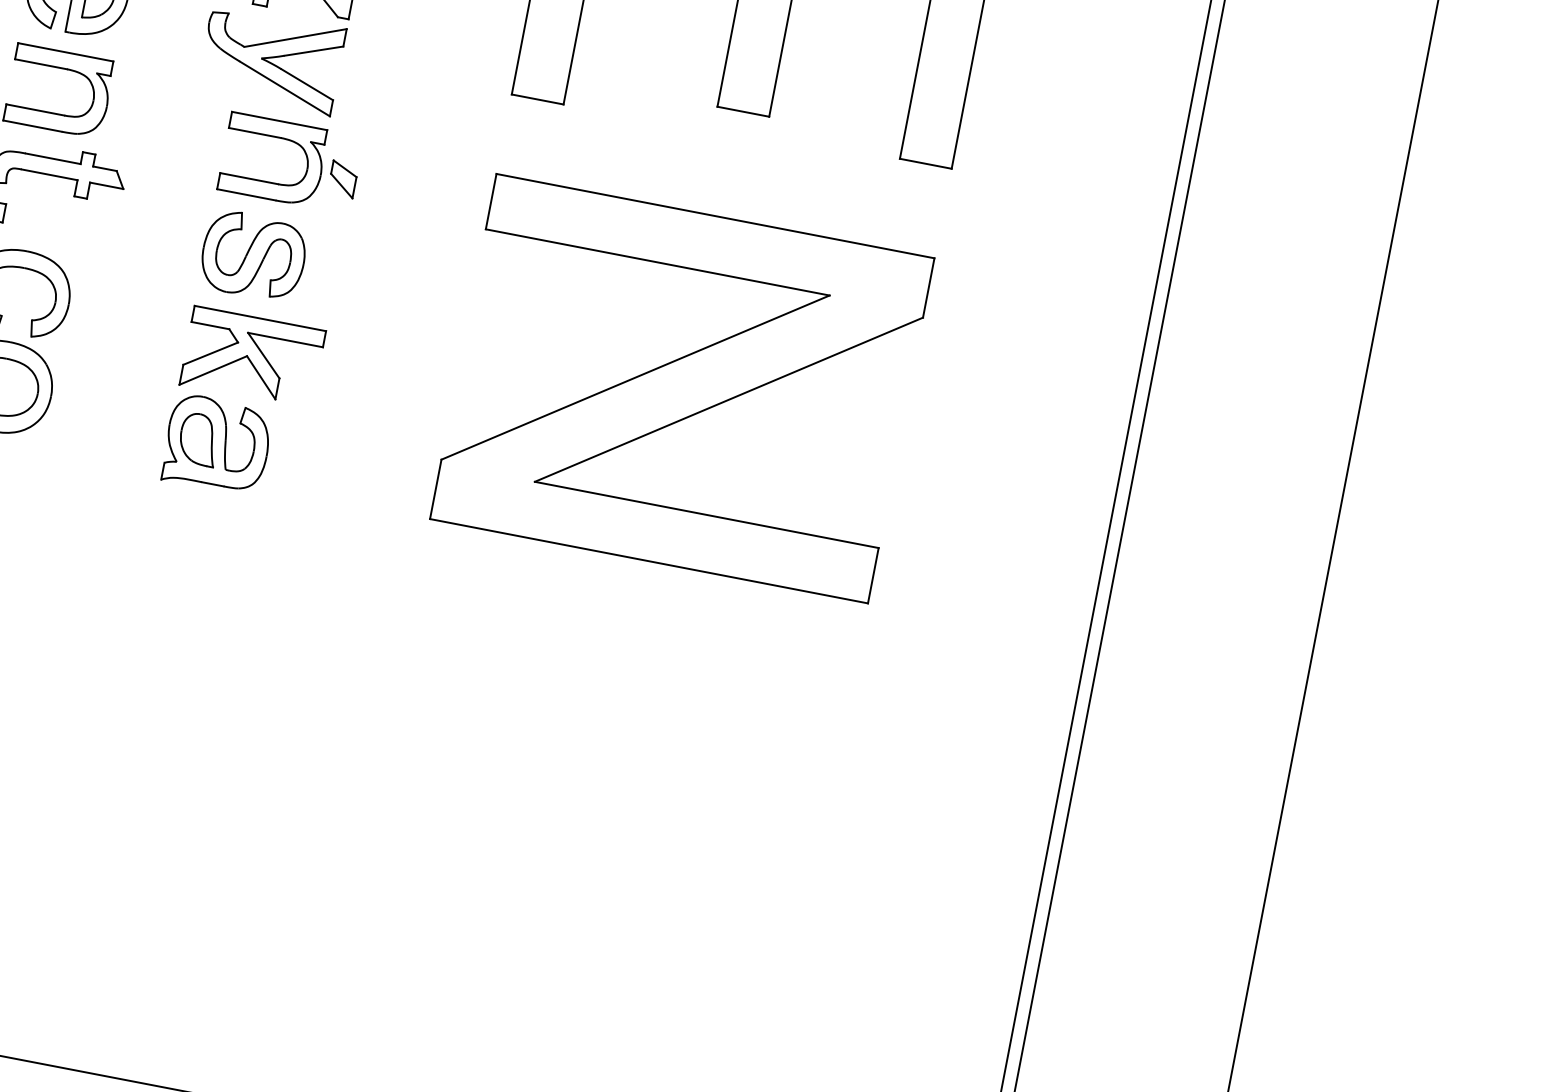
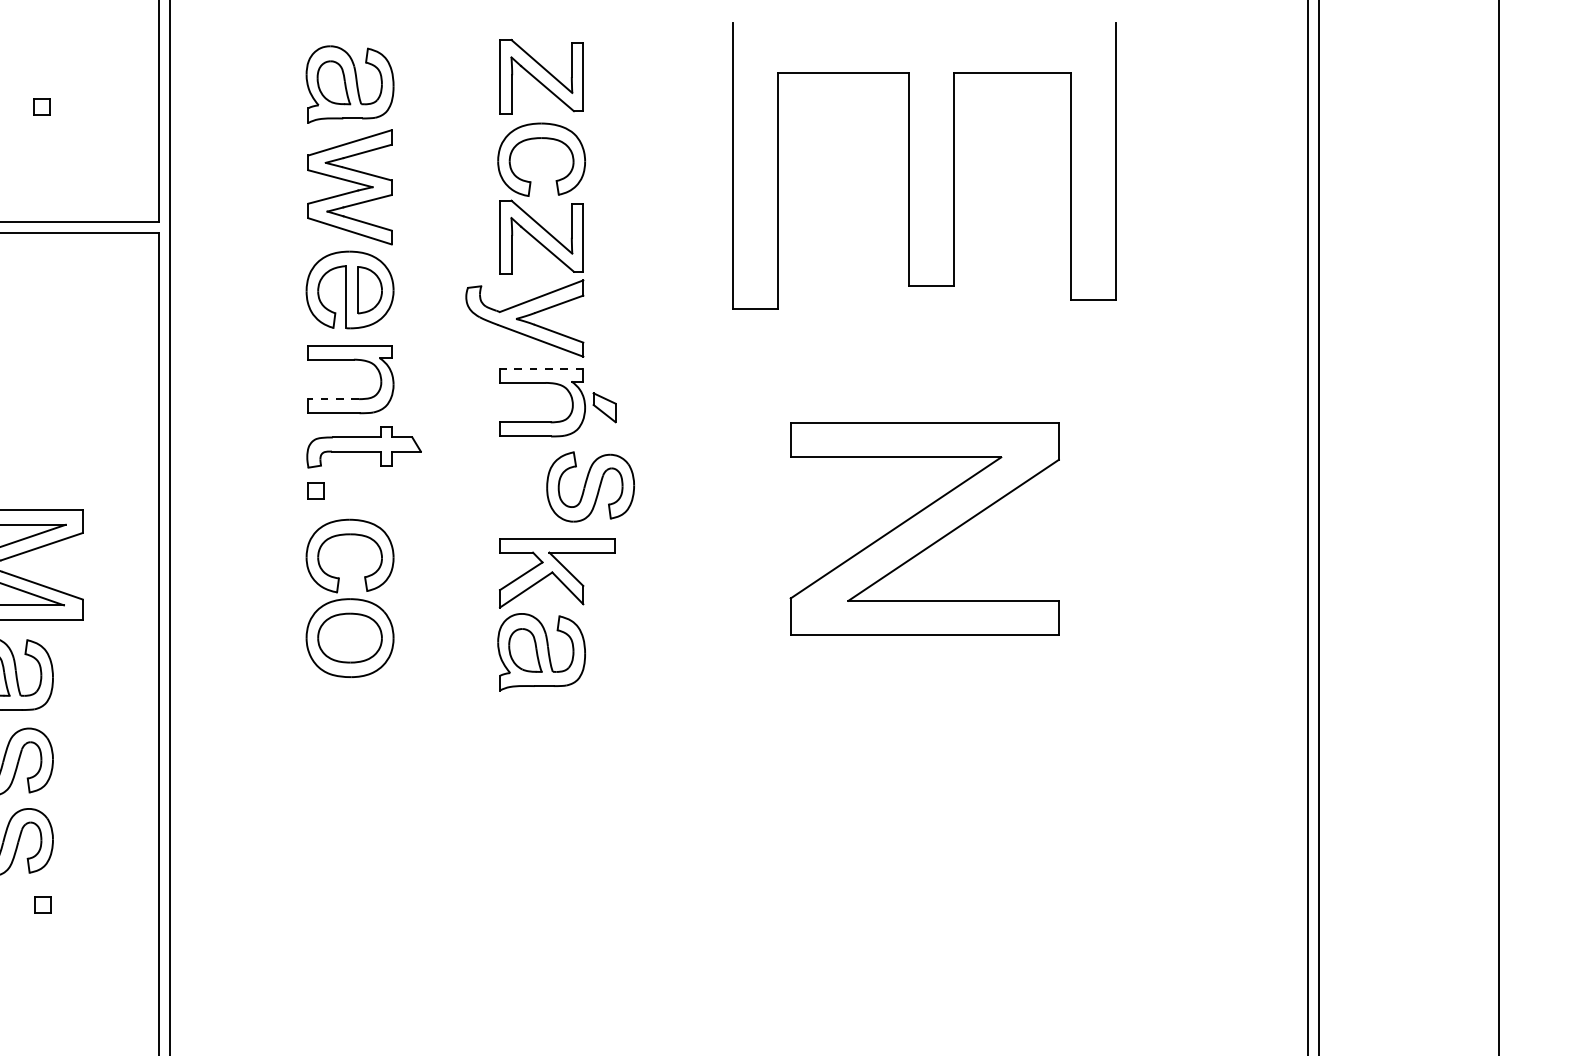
line: (34, 110) -> (333, 399), solid -> dashed
line: (279, 120) -> (541, 368), solid -> dashed
part: (253, 255) -> (590, 486), moved
part: (682, 387) -> (924, 528), size x0.7

